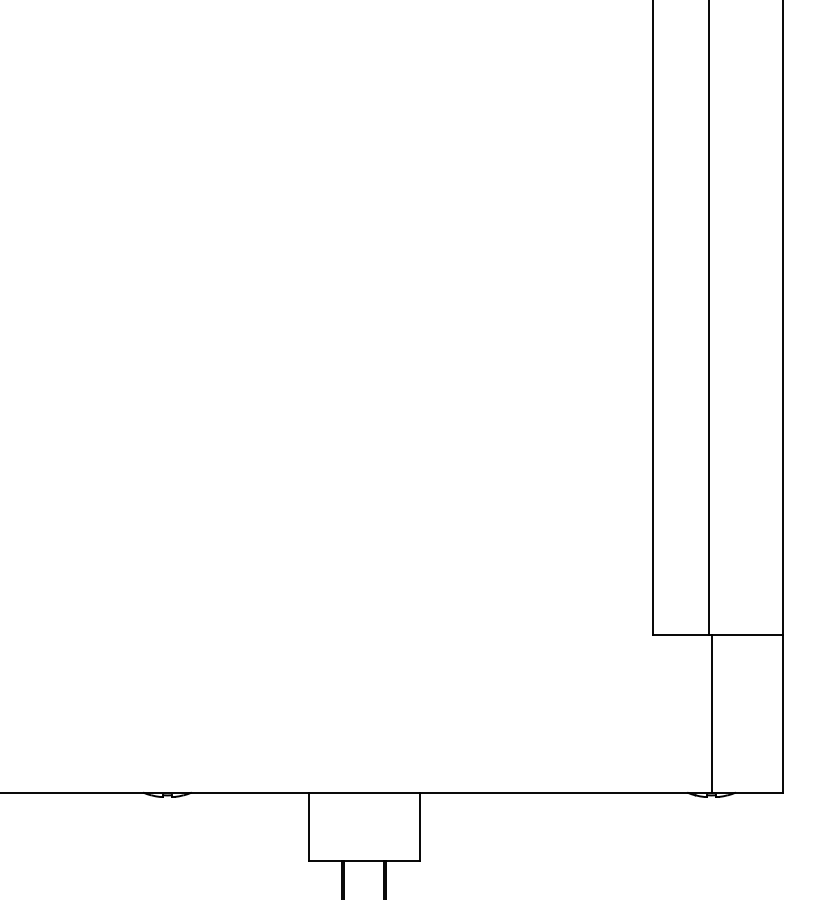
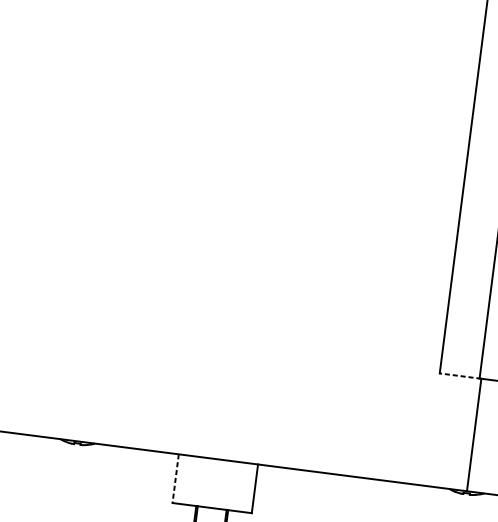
line: (682, 635) -> (460, 376), solid -> dashed
line: (308, 827) -> (175, 479), solid -> dashed

